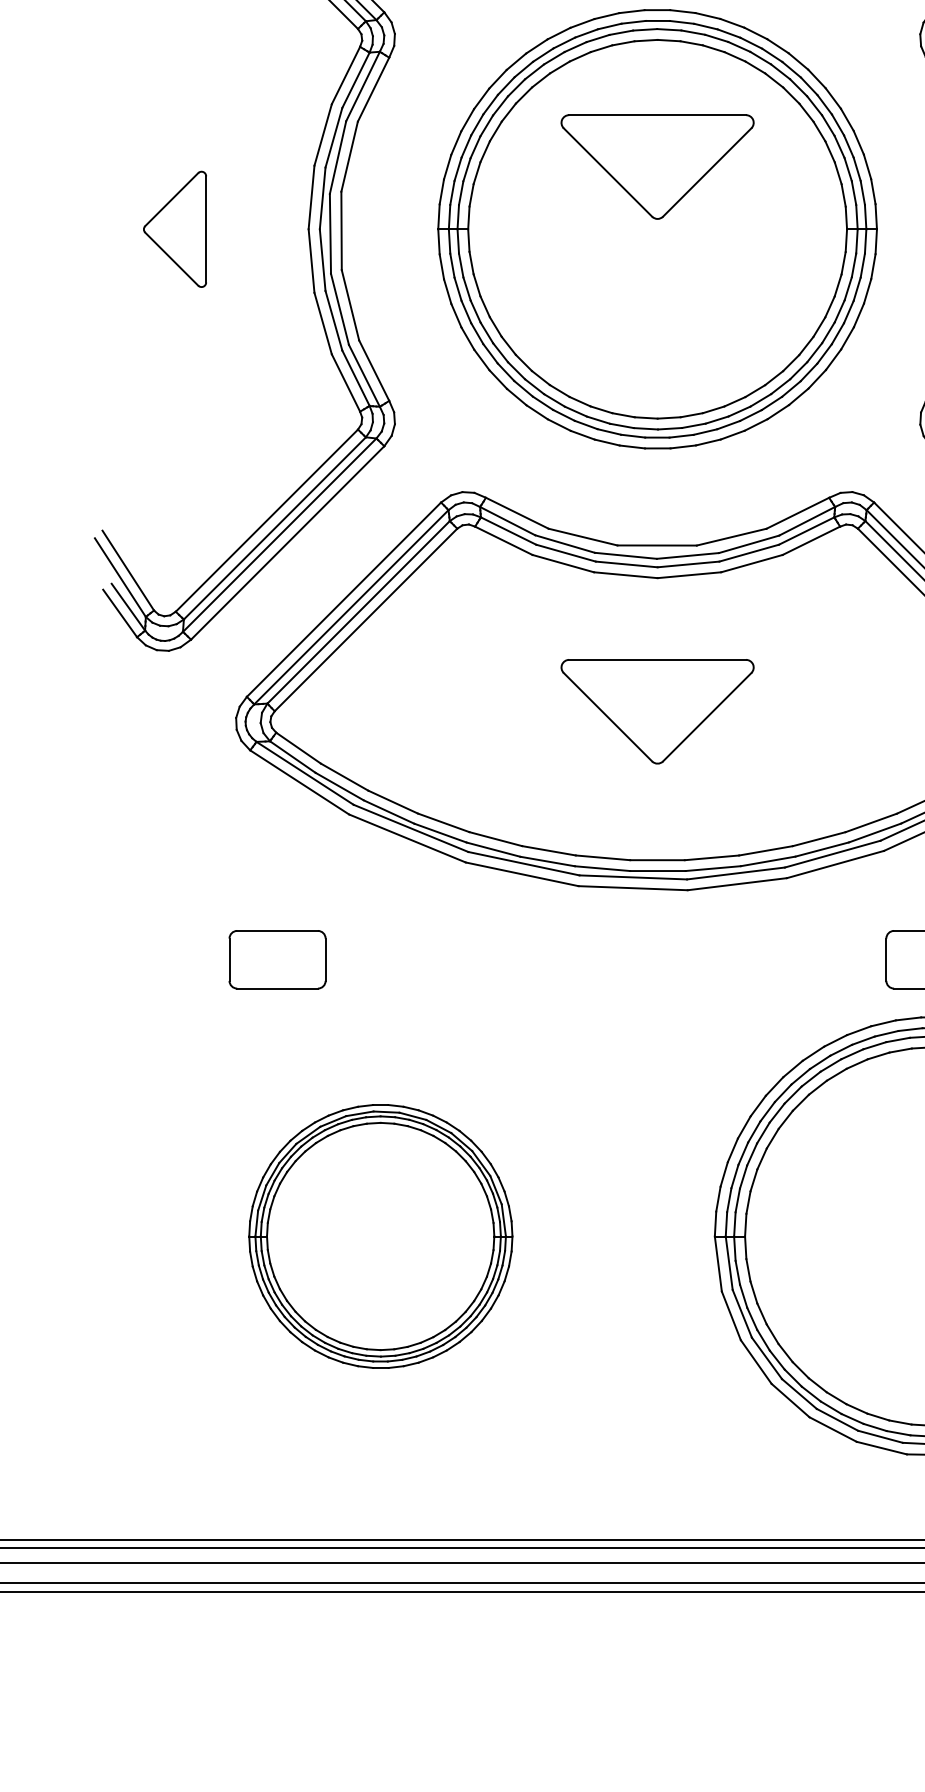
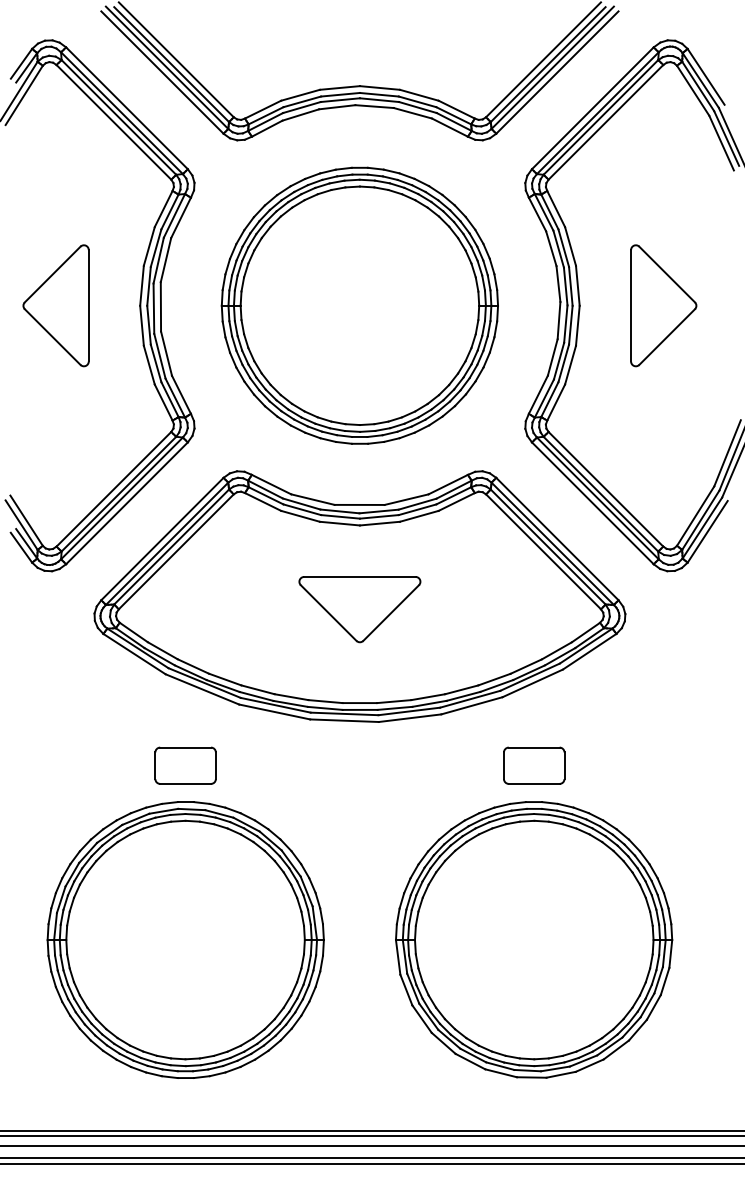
part: (656, 166) -> (359, 266), removed
part: (174, 228) -> (55, 305), size x1.67
part: (277, 959) -> (185, 765), moved
part: (380, 1235) -> (185, 939), size x1.67

